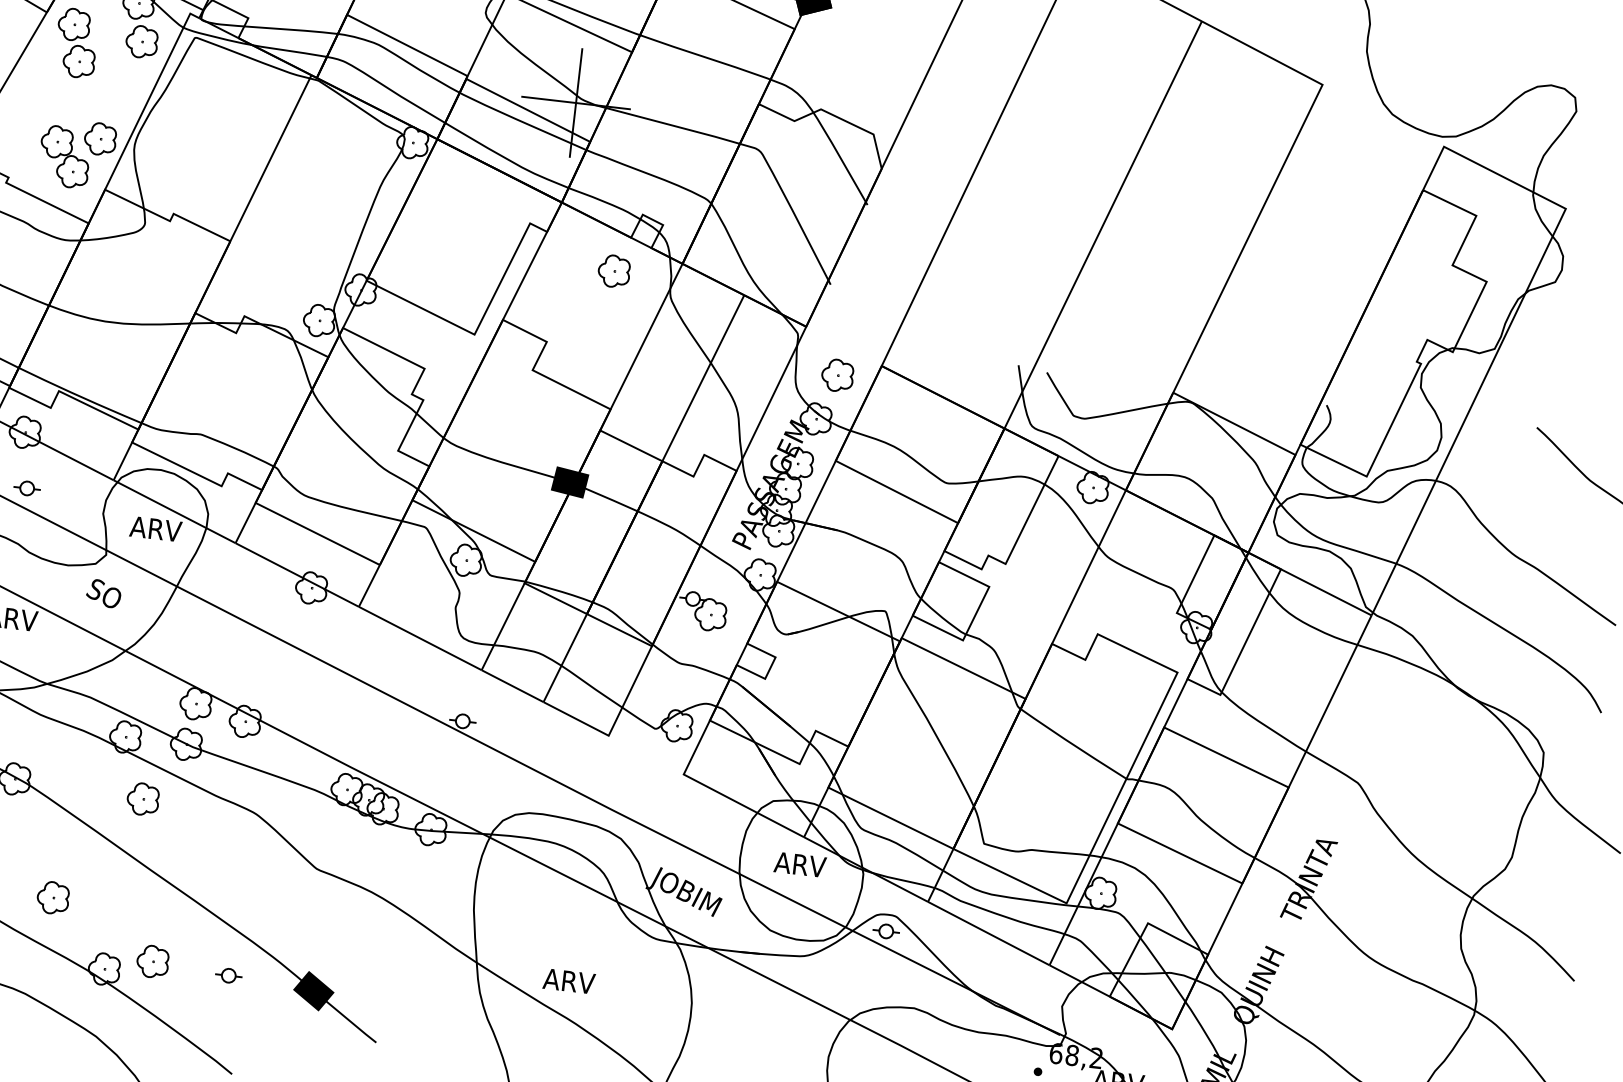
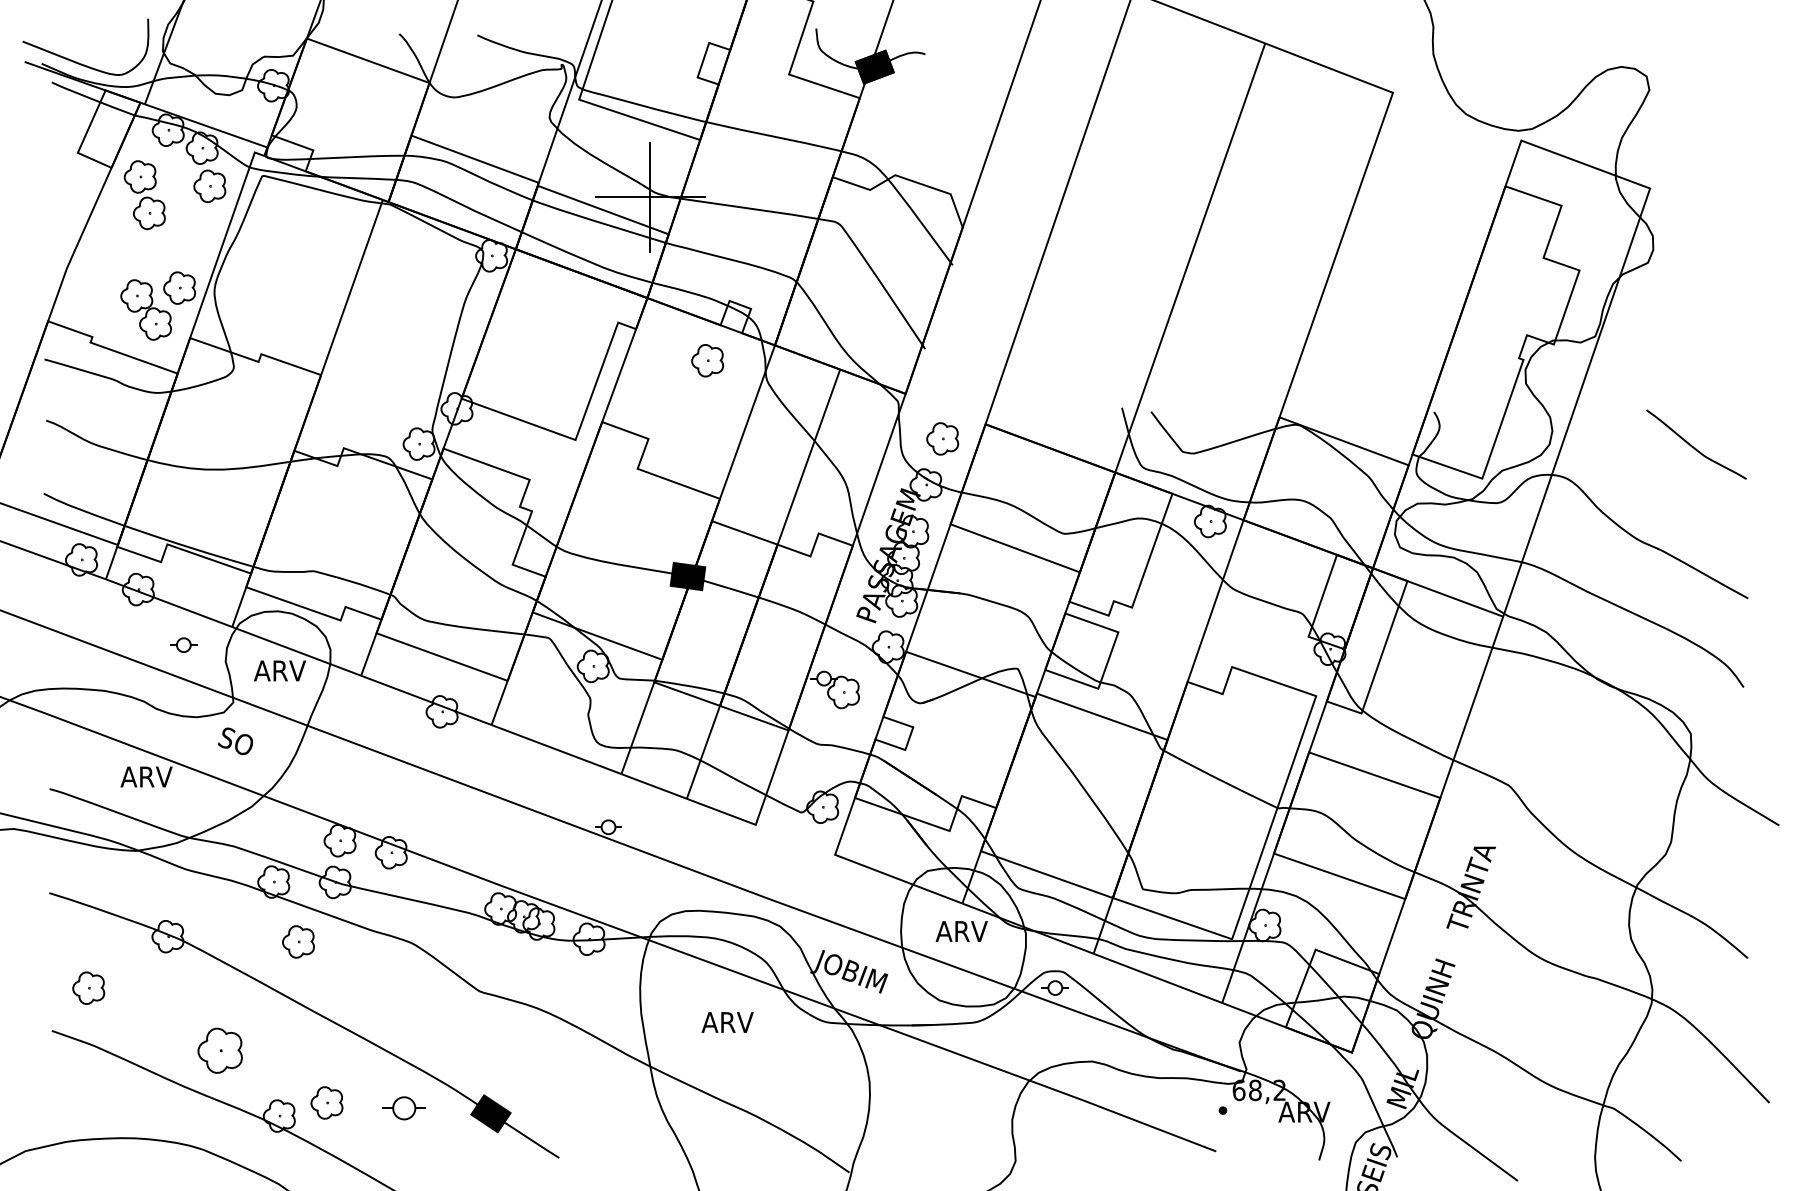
part: (26, 487) -> (183, 644), moved
part: (52, 897) -> (219, 1050), size x1.4
part: (229, 975) -> (404, 1107), size x1.6
text: (569, 981) -> (727, 1022), moved

